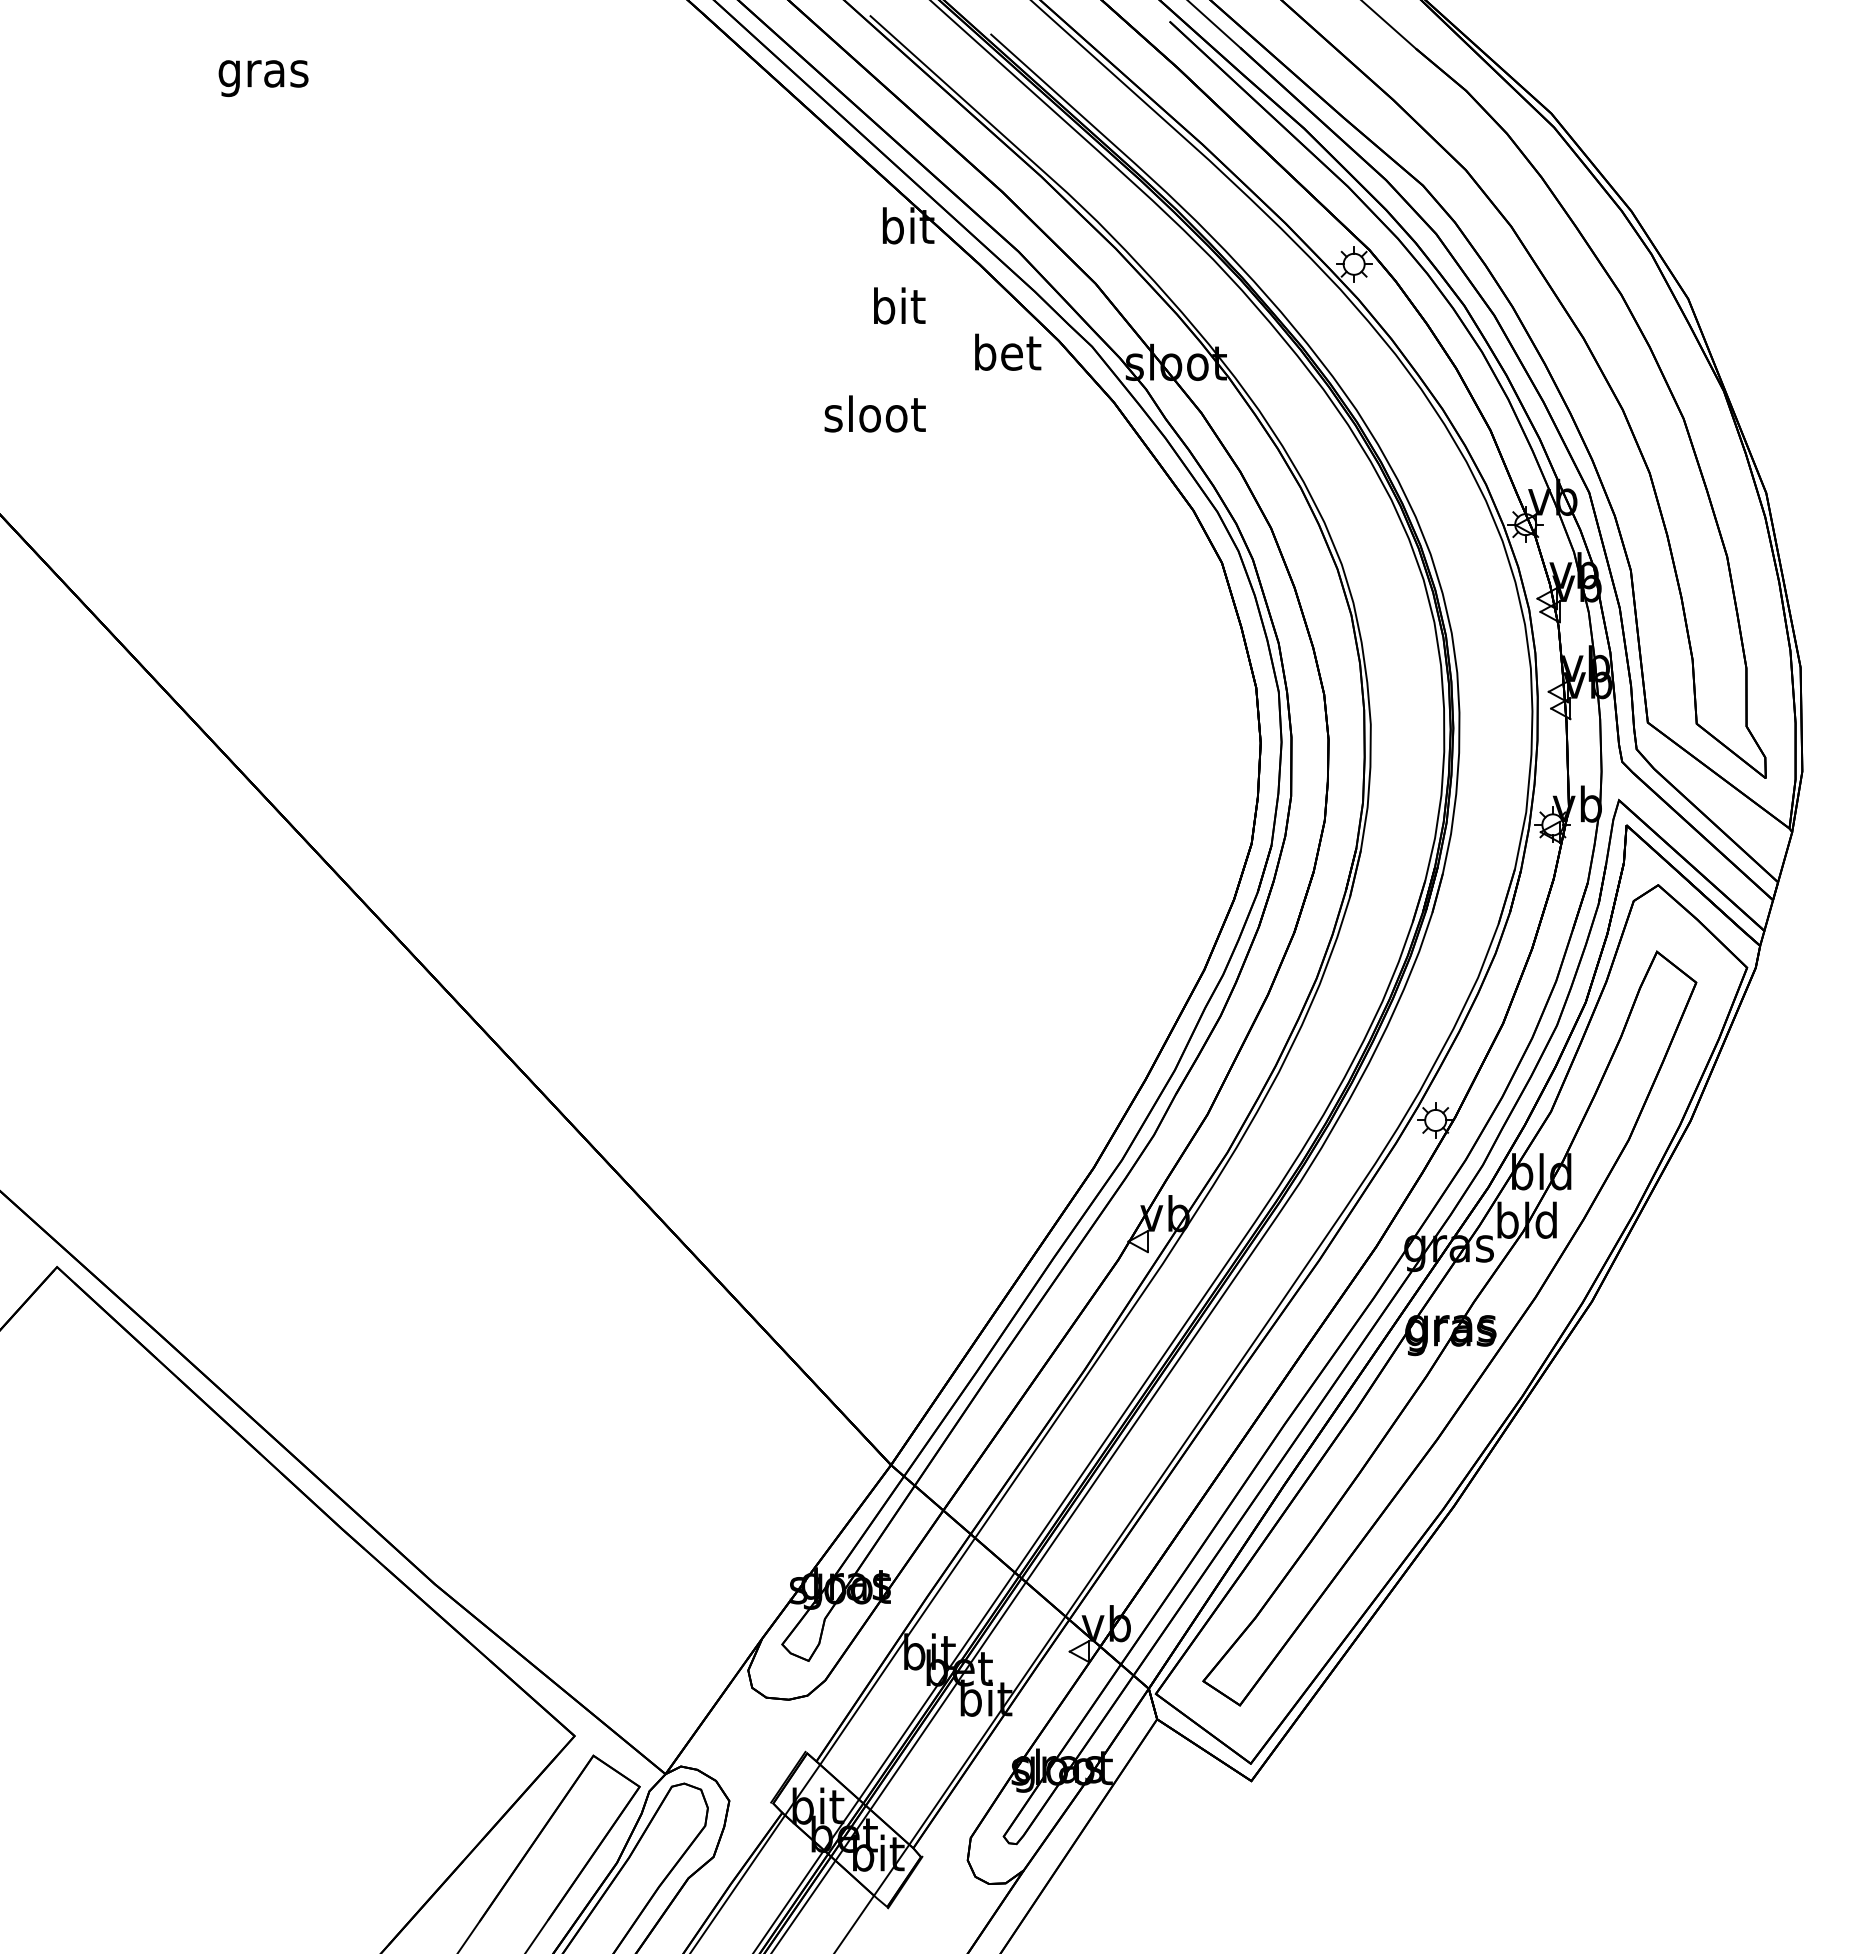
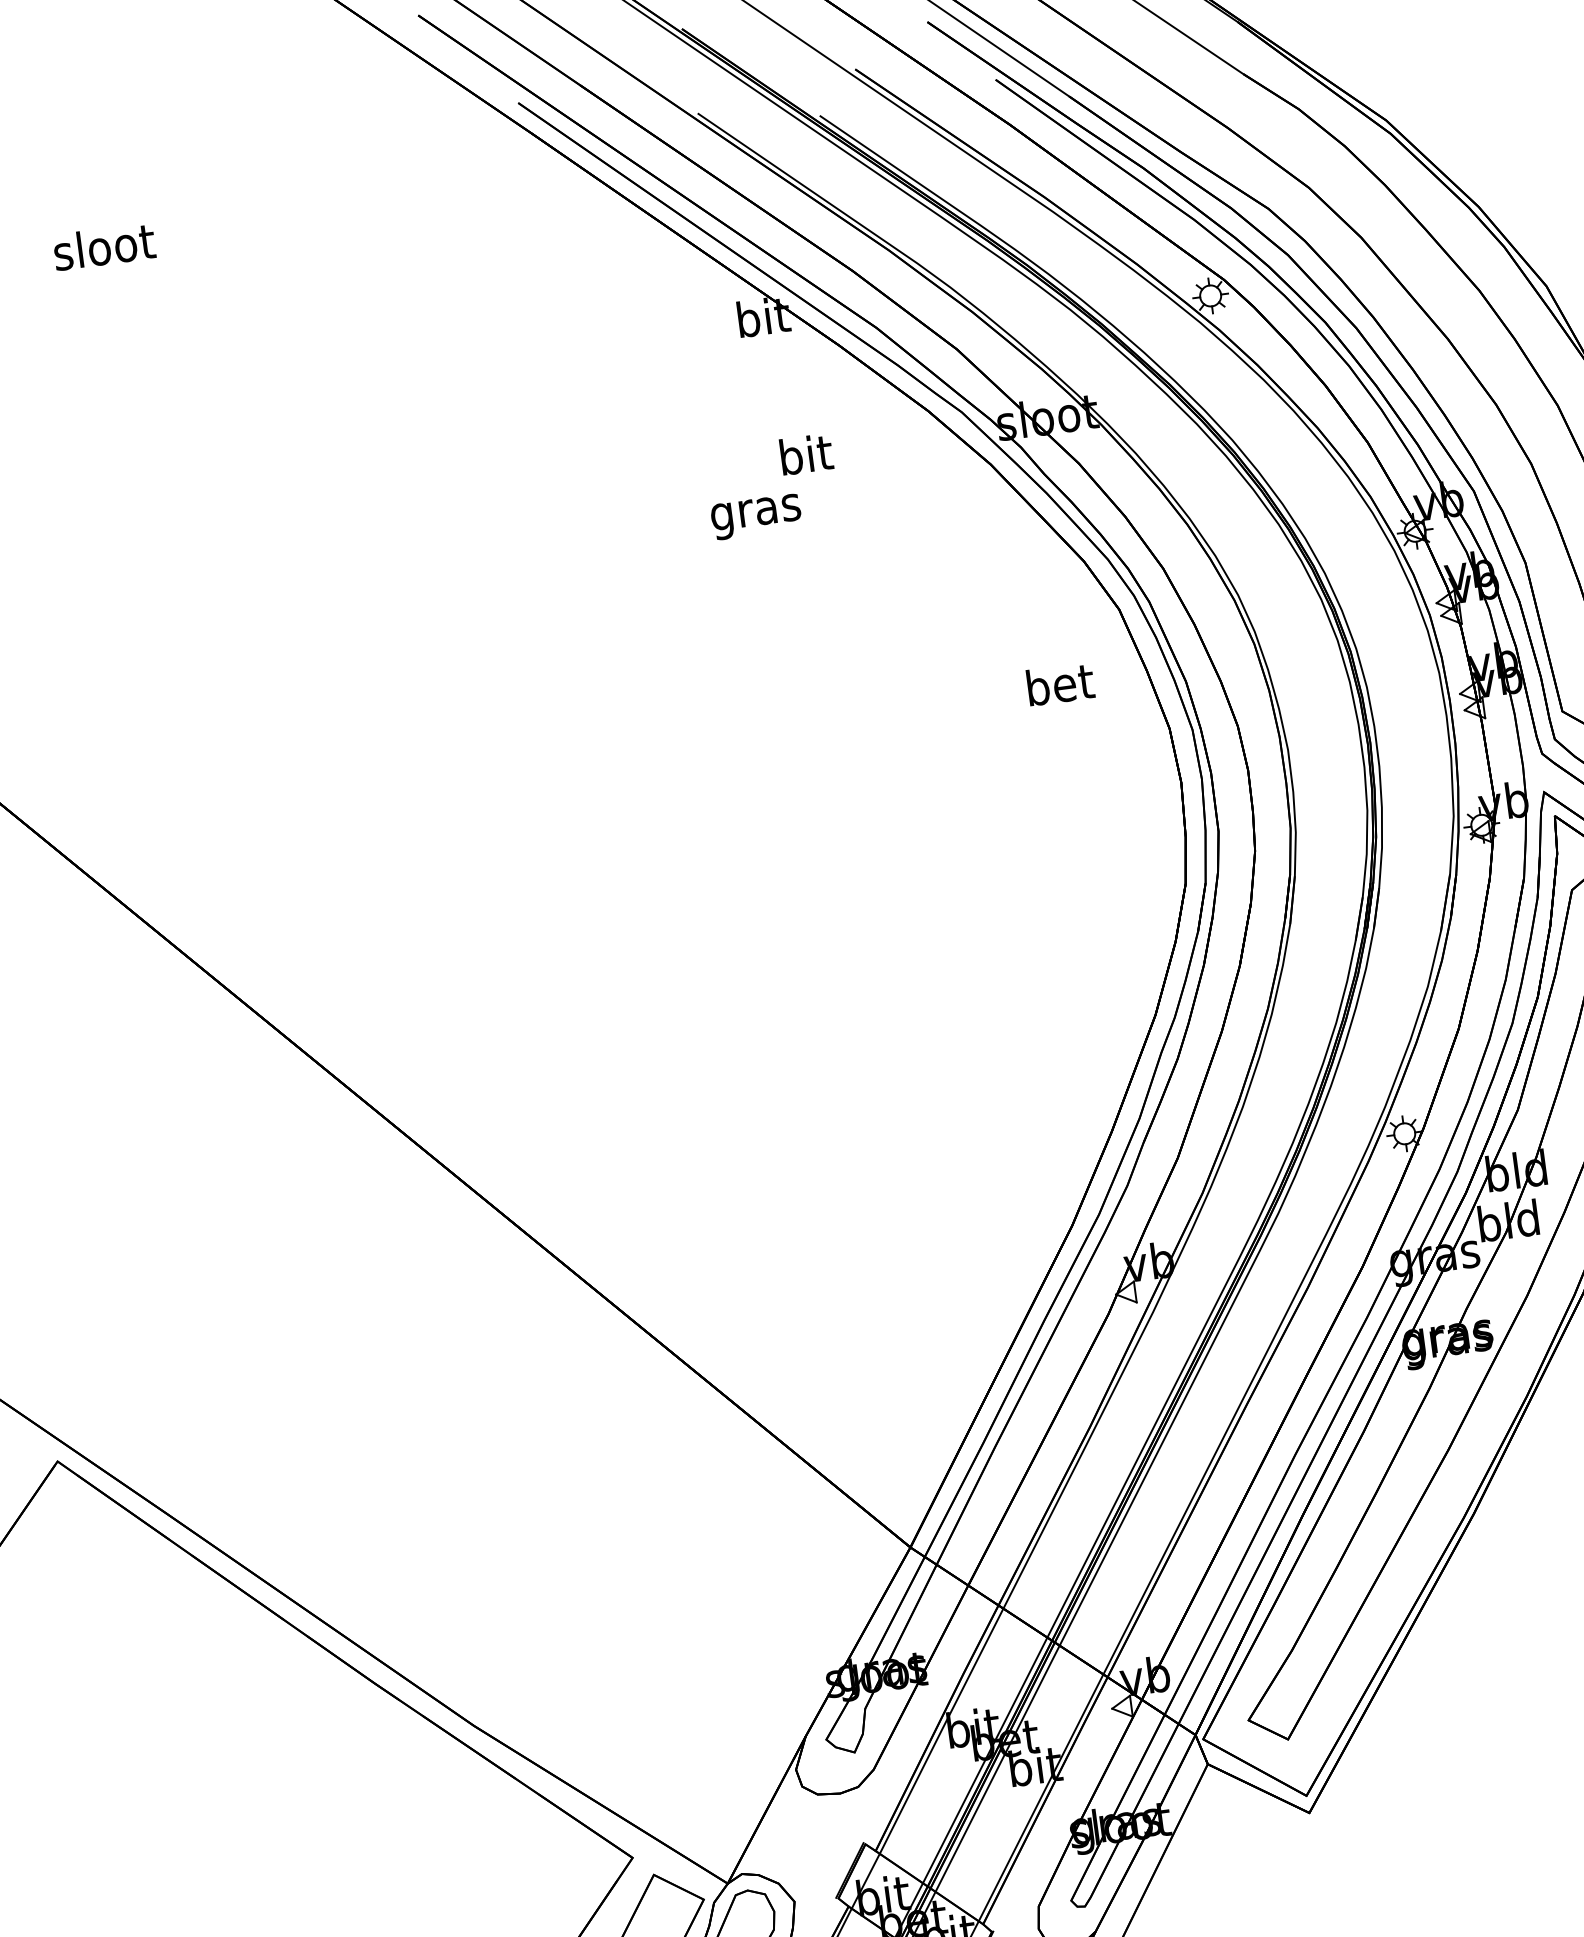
text: (263, 73) -> (104, 251), gras -> sloot
text: (899, 305) -> (806, 454), moved
text: (1008, 351) -> (1060, 683), moved
text: (874, 418) -> (755, 512), sloot -> gras

